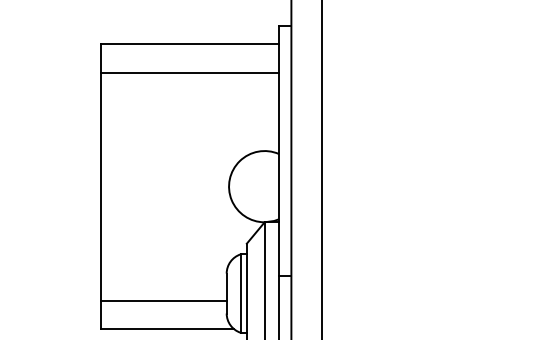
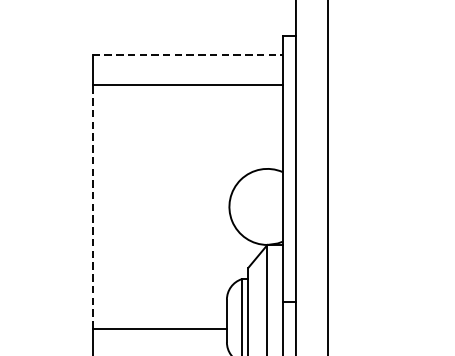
line: (190, 44) -> (188, 55), solid -> dashed
line: (100, 186) -> (92, 206), solid -> dashed

